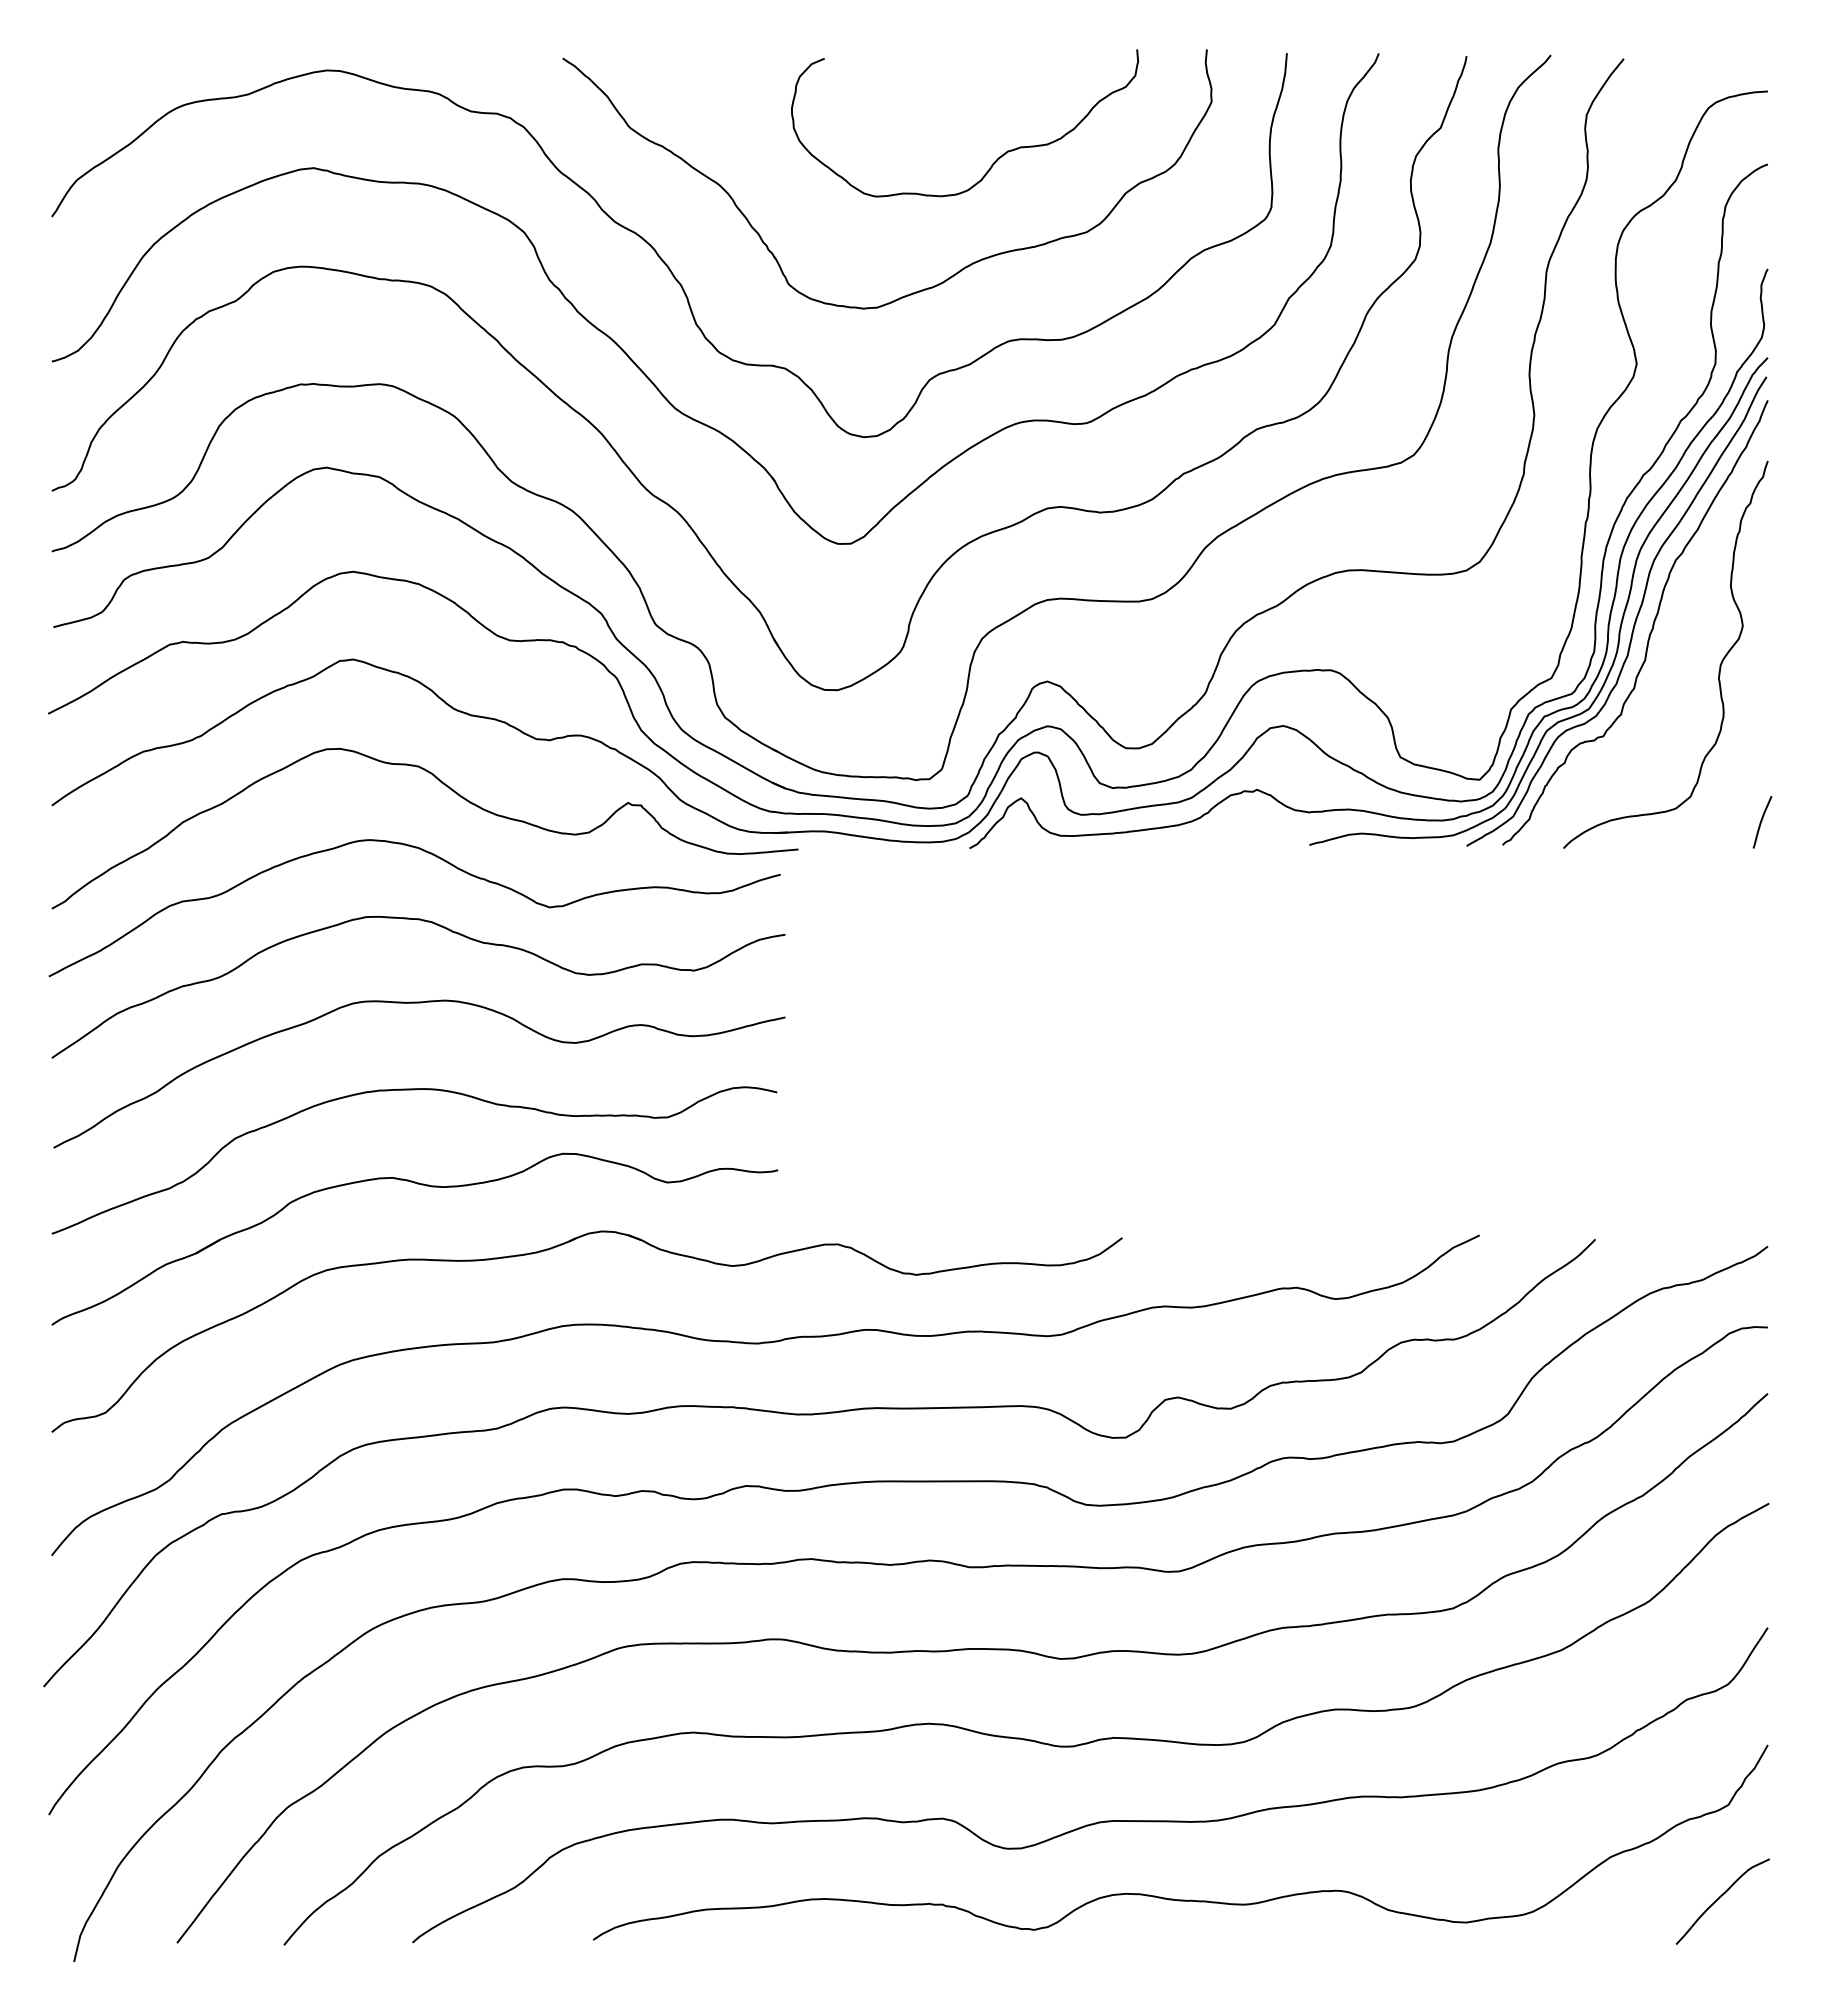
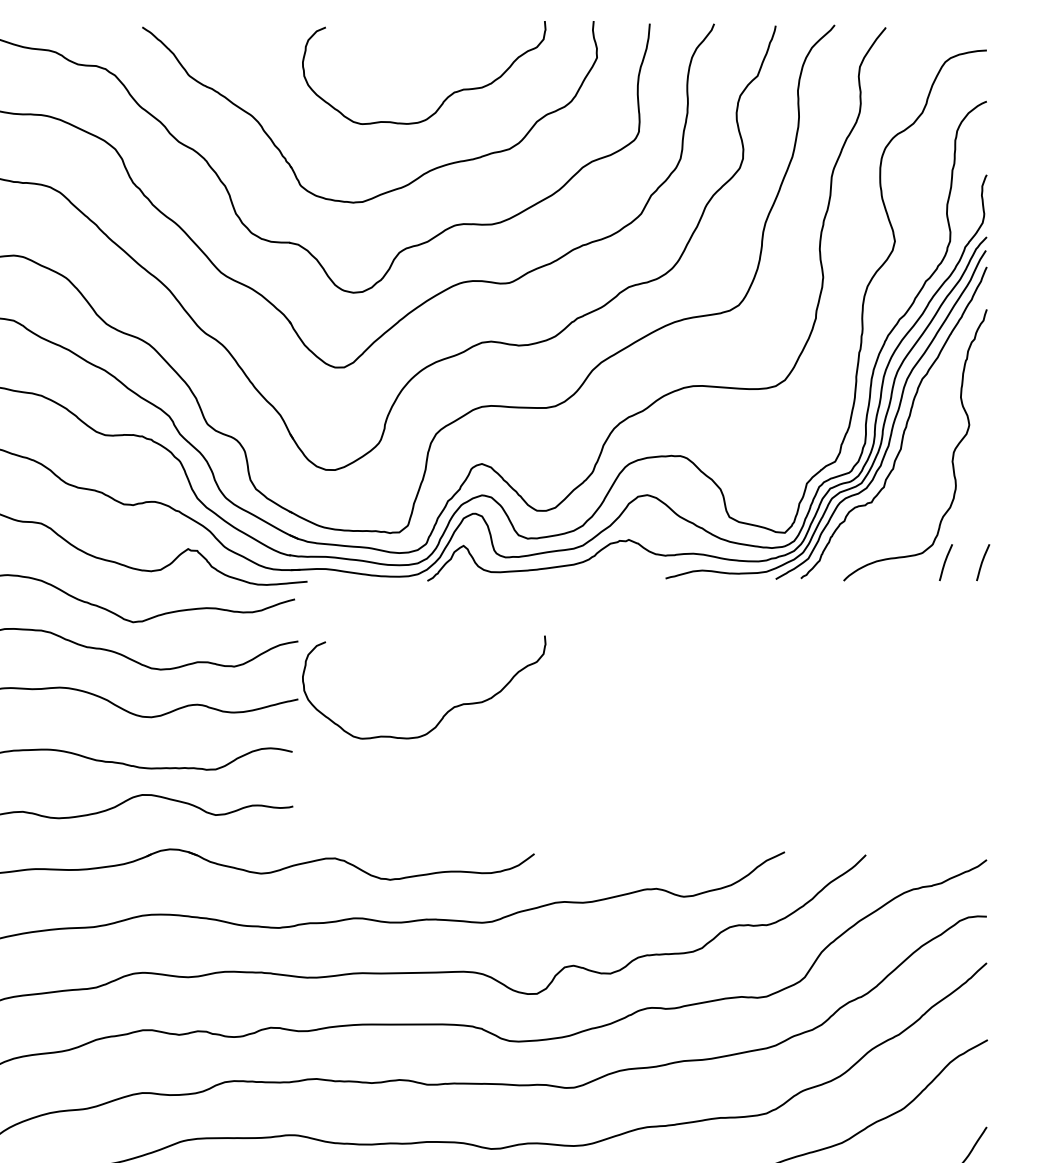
curve: (1709, 821) -> (945, 562), added
curve: (998, 1034) -> (447, 711), added

